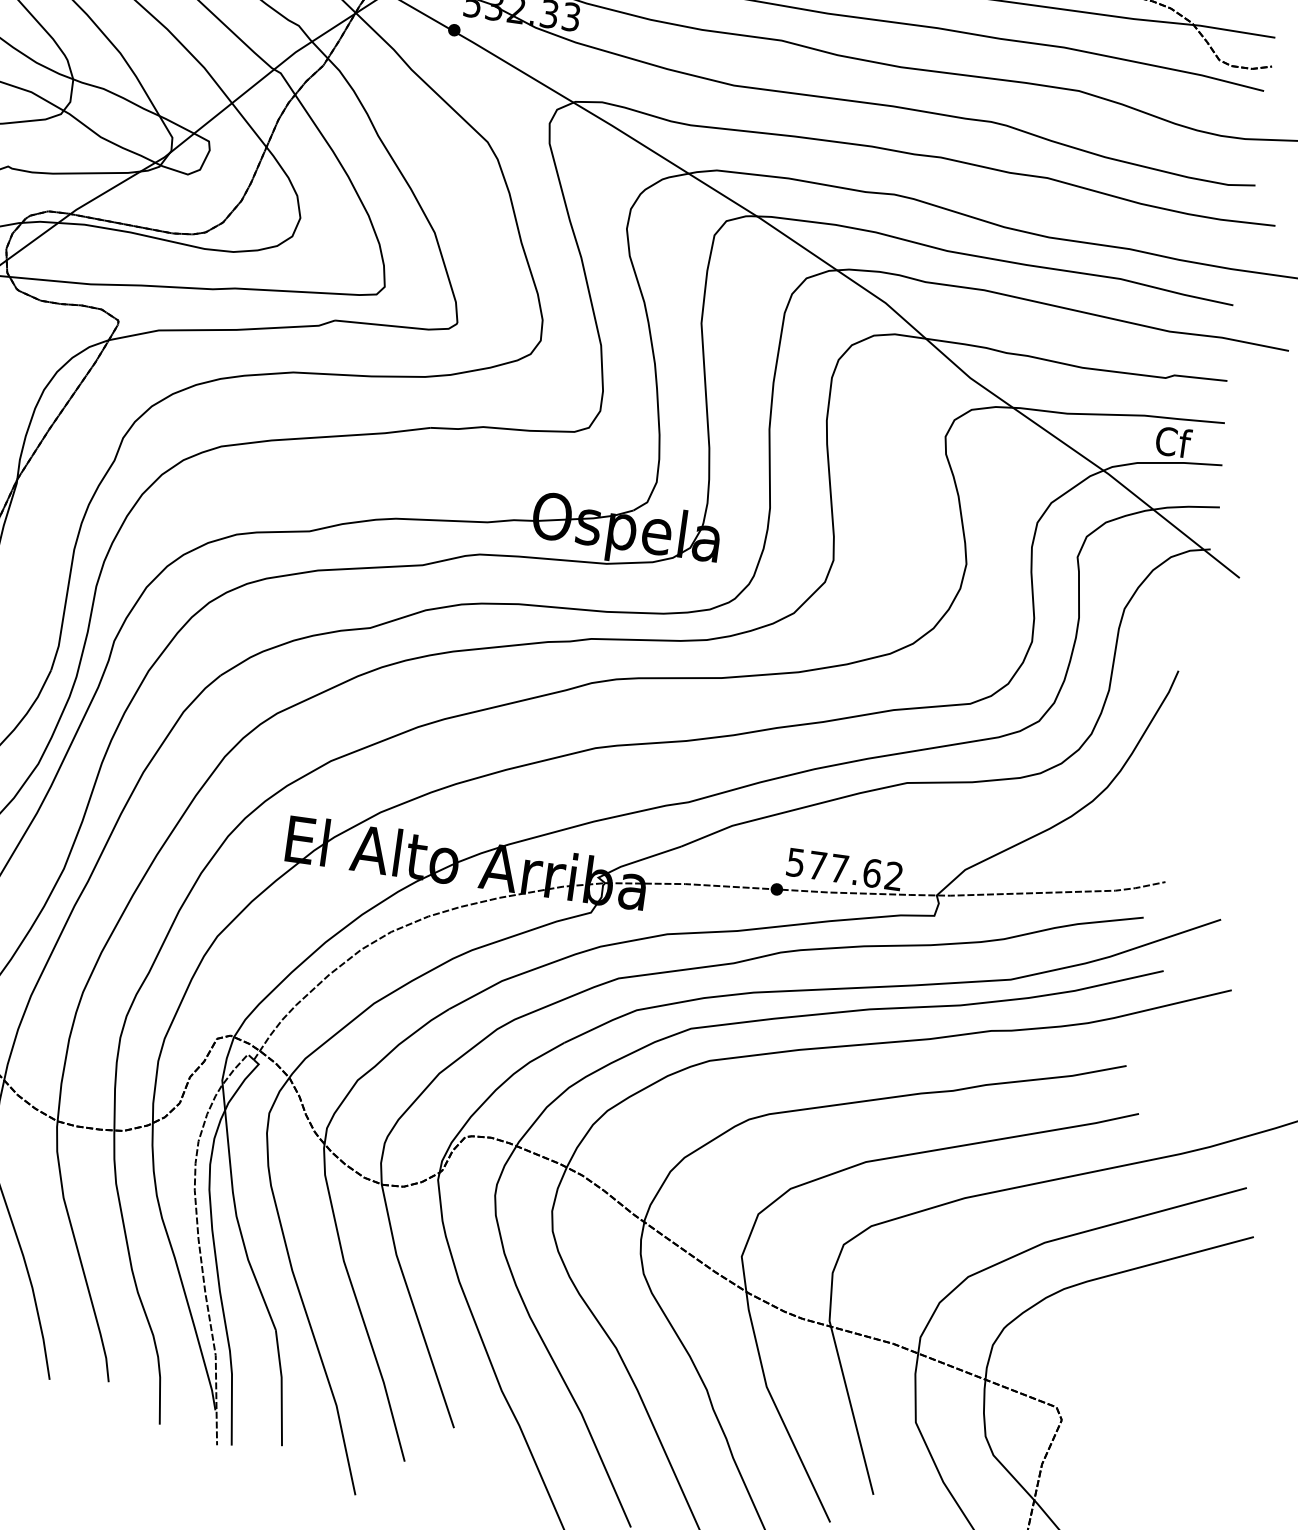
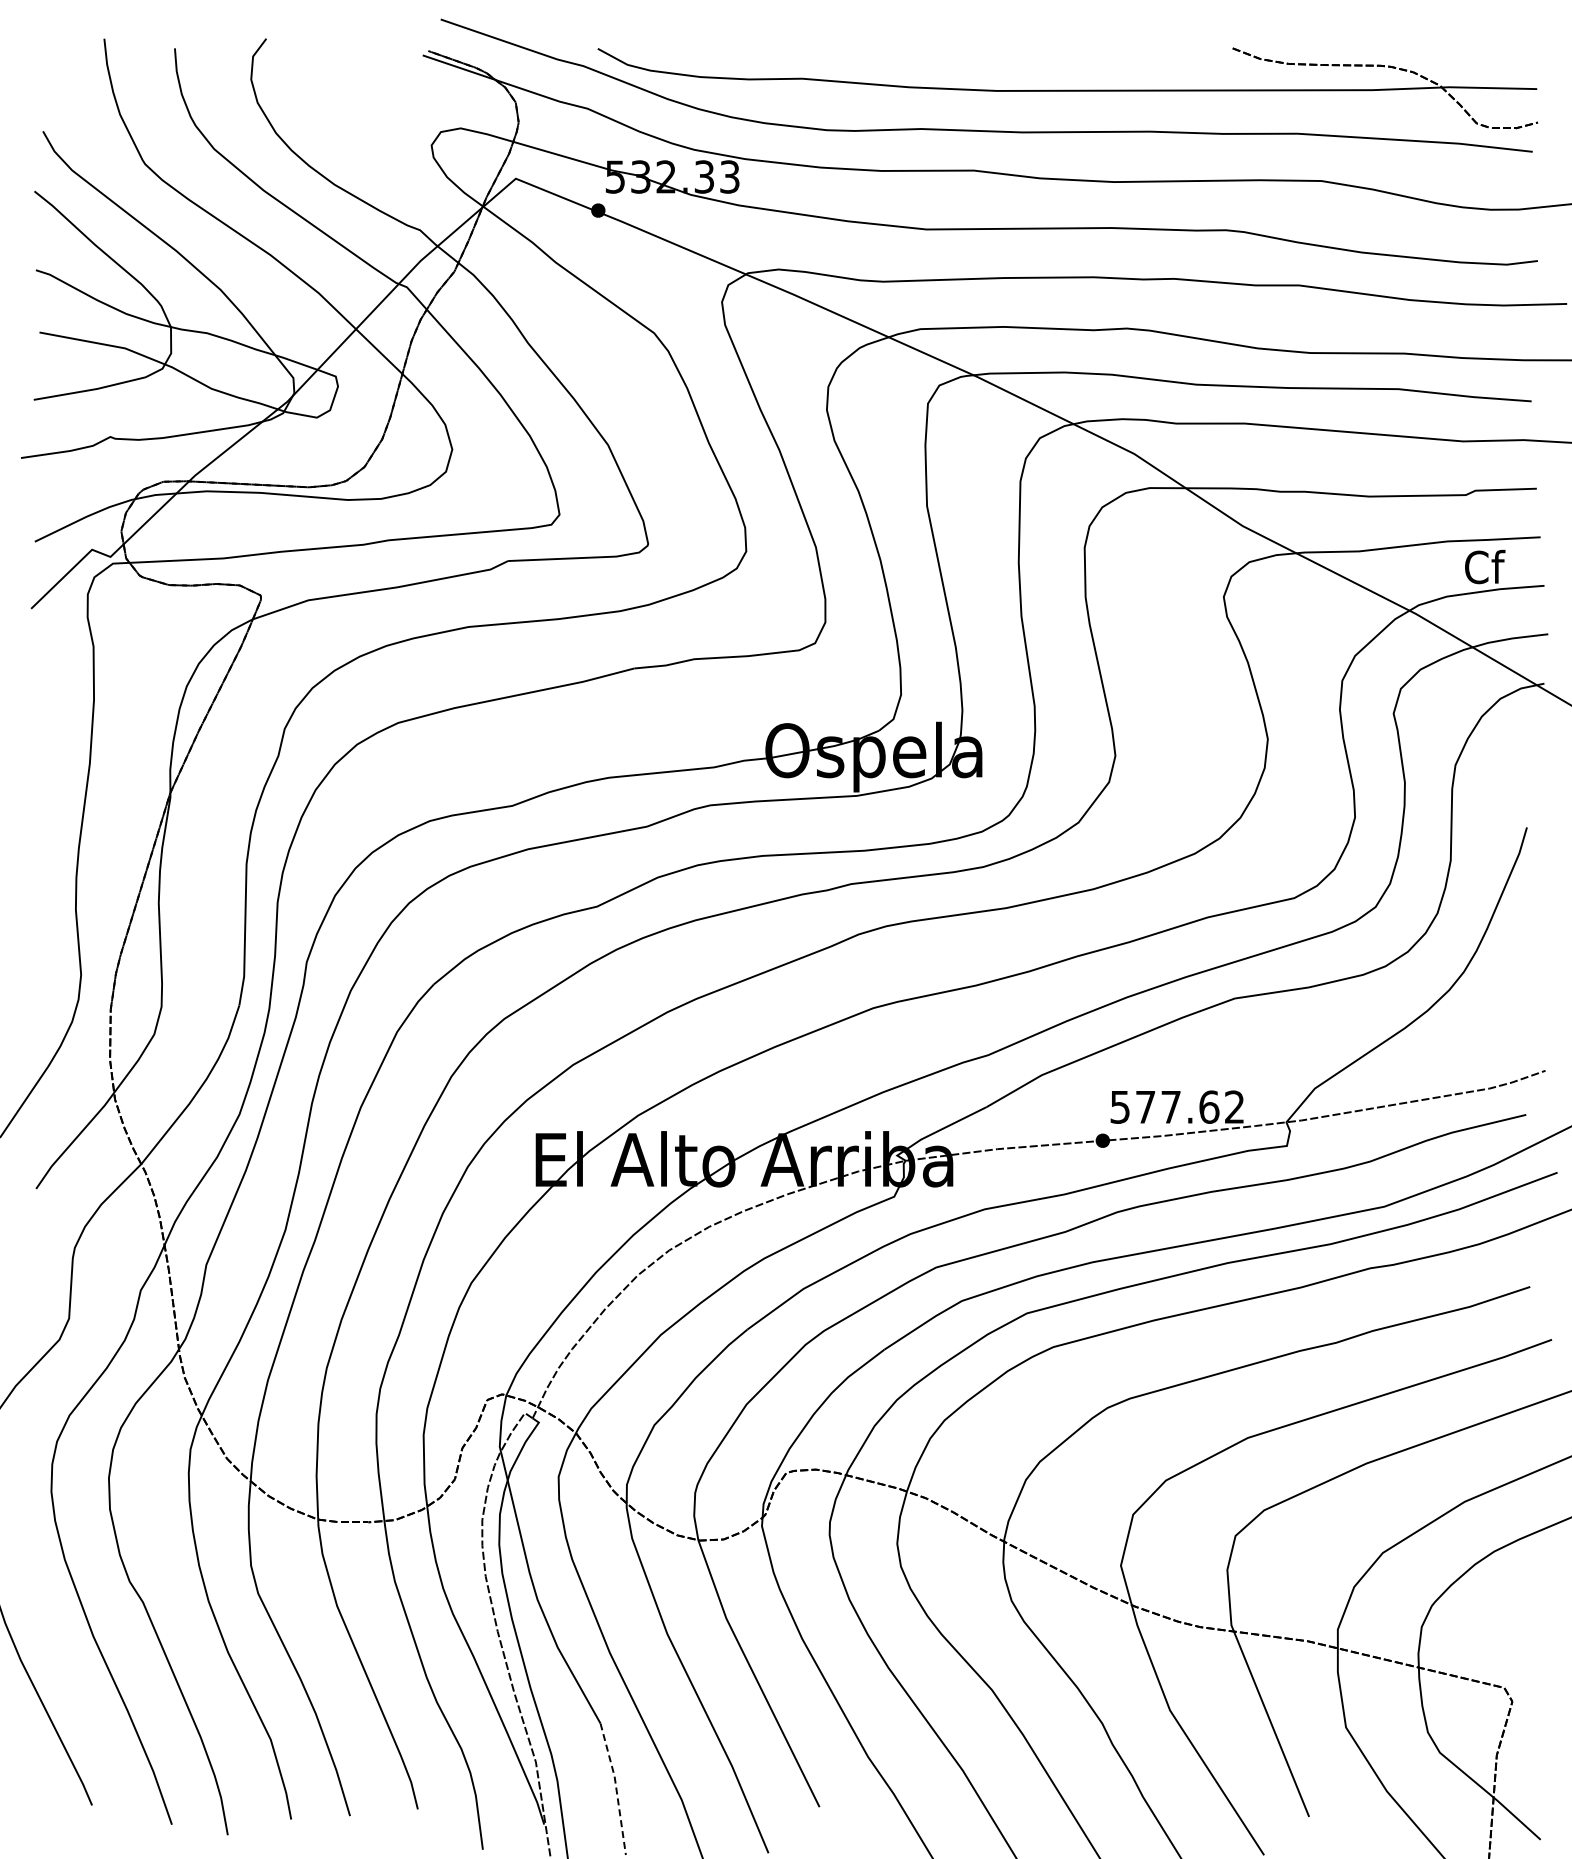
line: (281, 1387) -> (616, 1788), solid -> dashed

